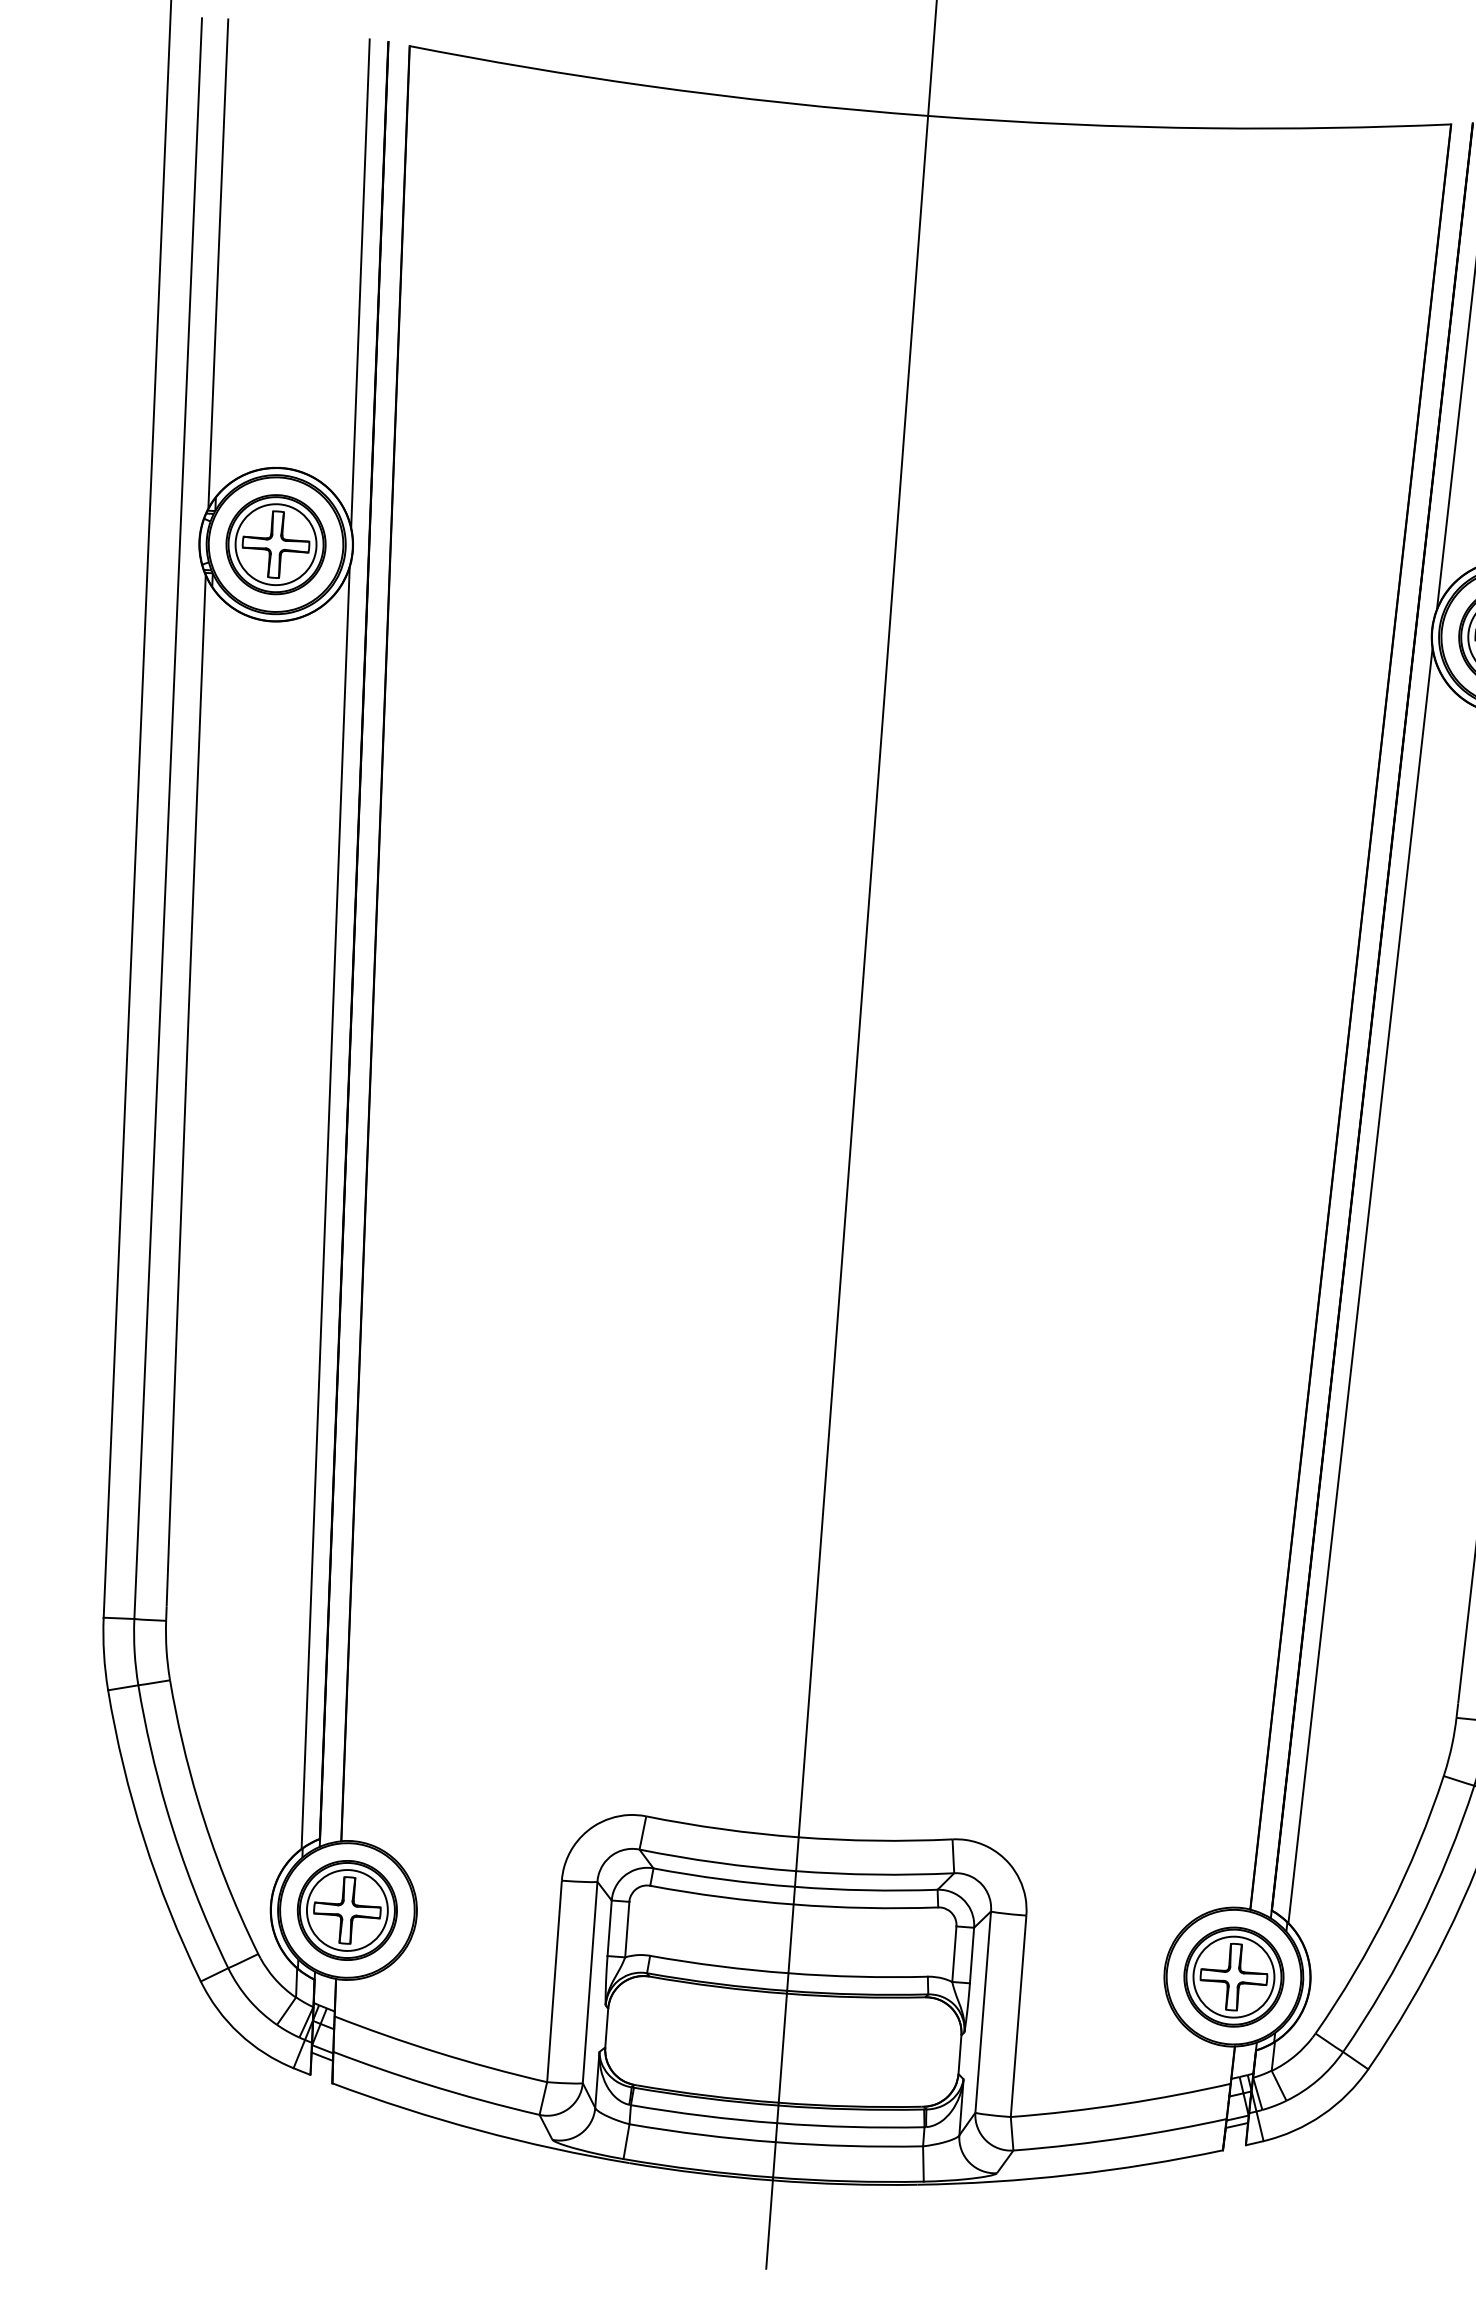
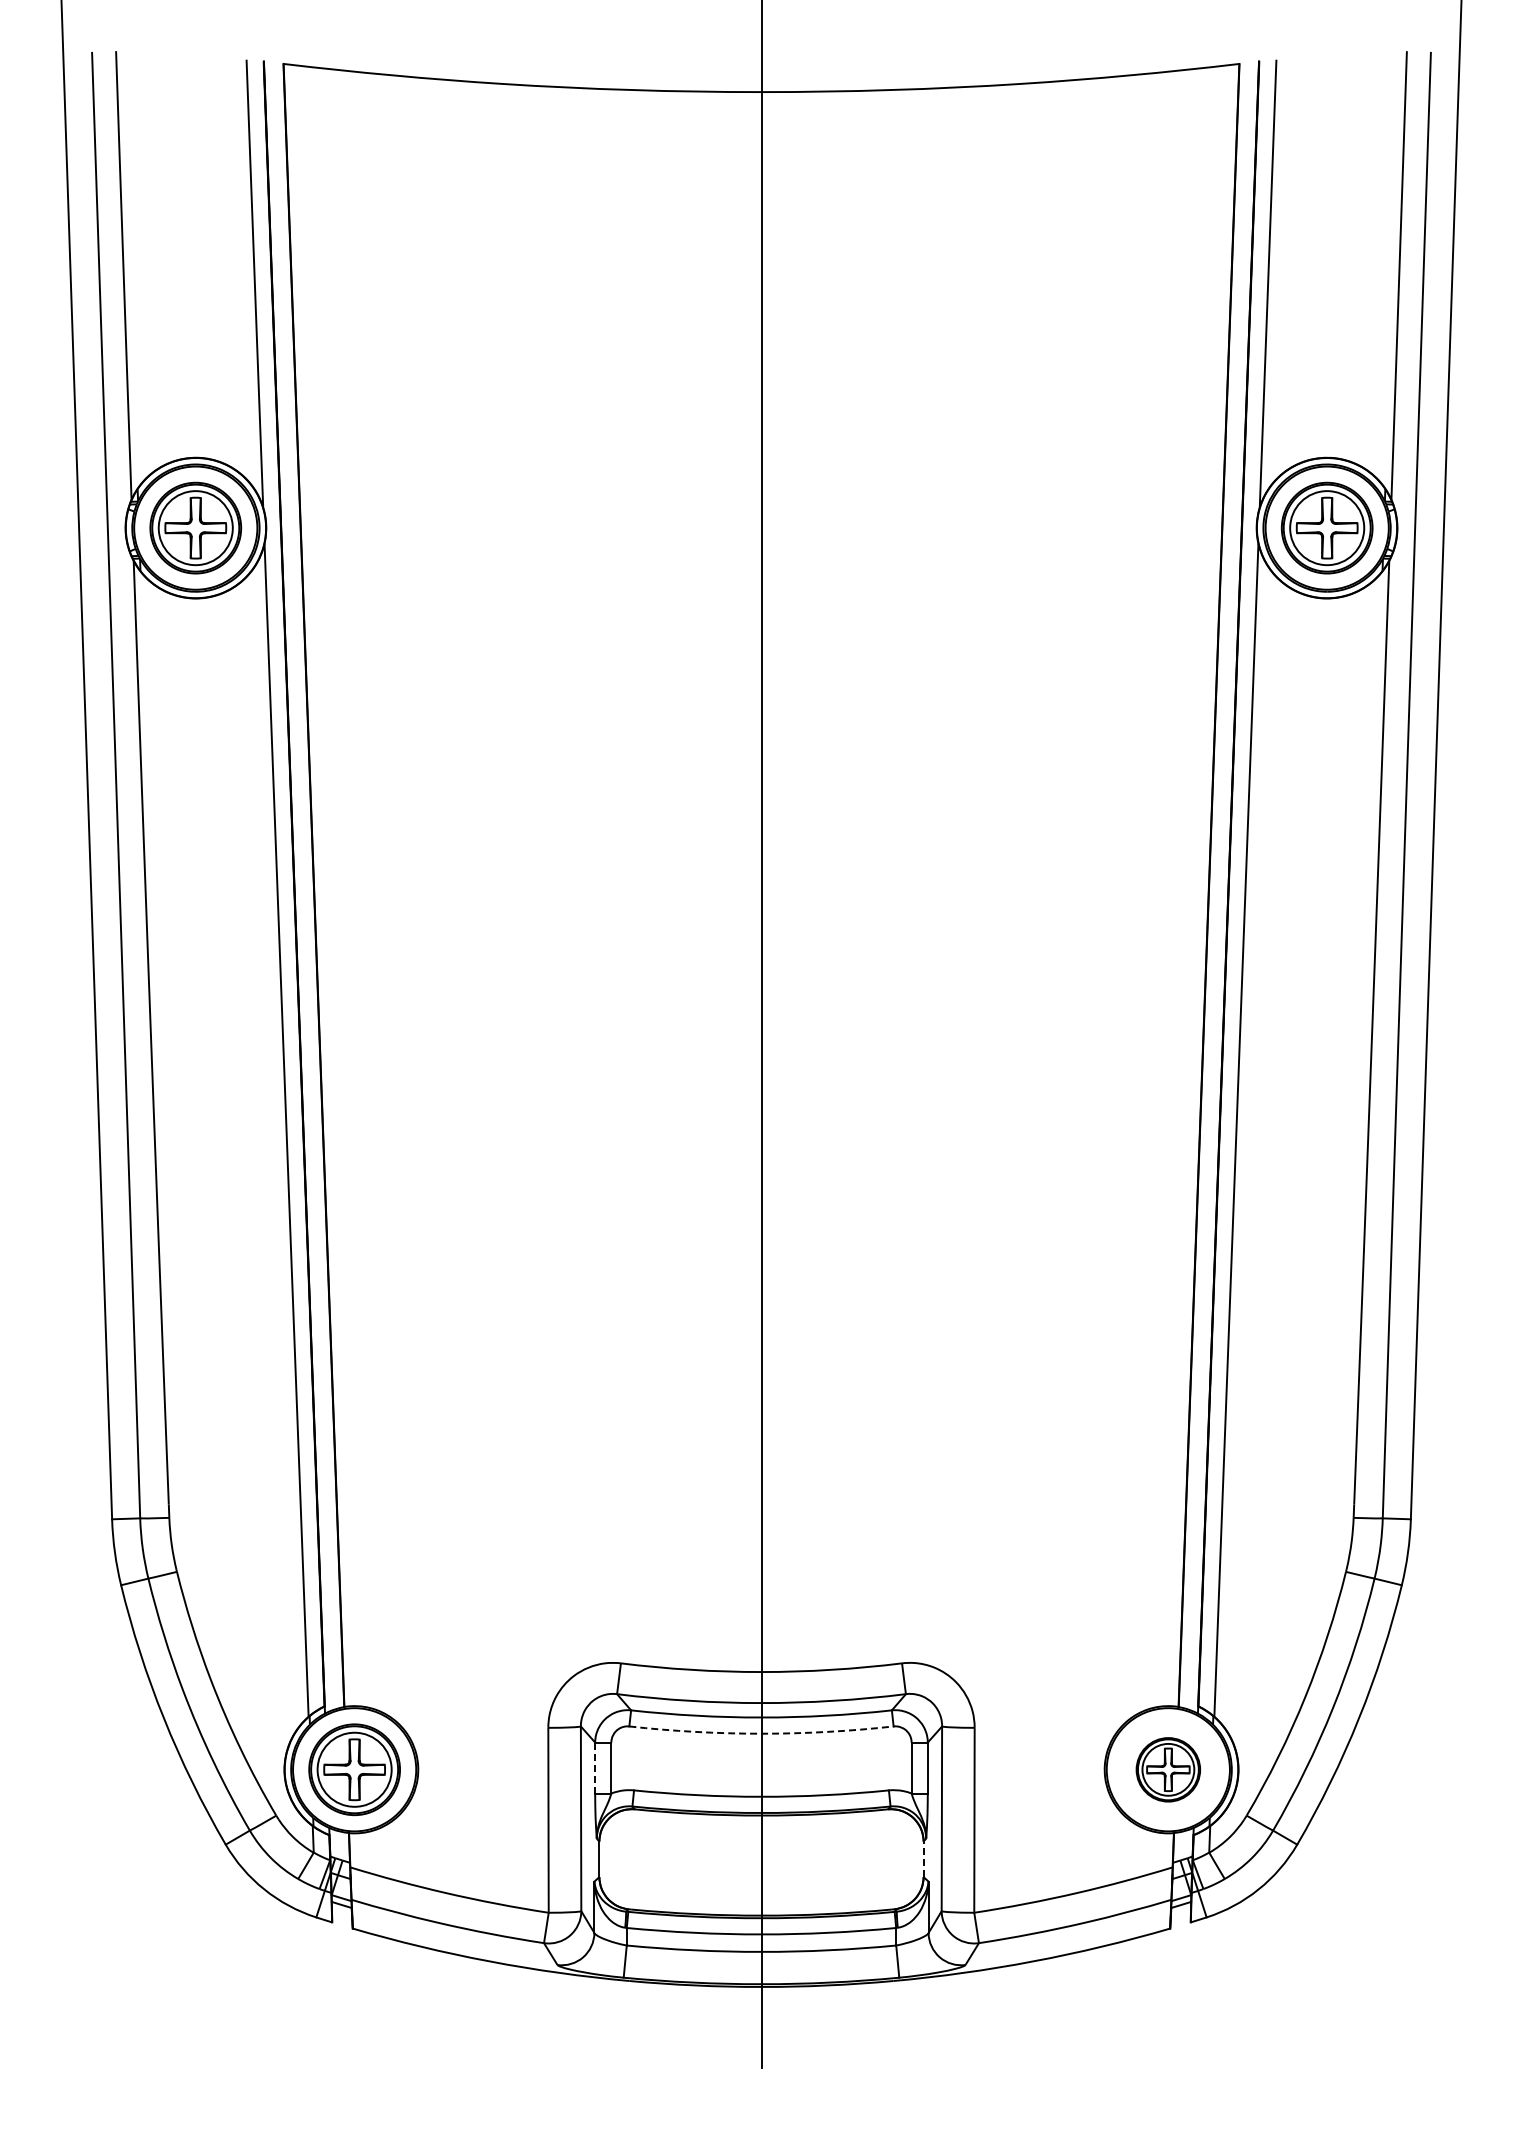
arc: (793, 1904) -> (761, 1733), solid -> dashed
line: (609, 1928) -> (595, 1768), solid -> dashed
part: (1234, 1976) -> (1168, 1769), size x0.7
line: (959, 2054) -> (923, 1859), solid -> dashed

